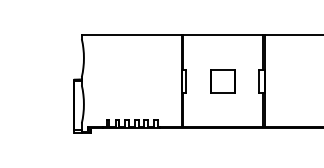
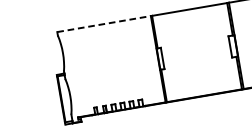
line: (131, 35) -> (103, 24), solid -> dashed
part: (222, 81) -> (196, 52), removed

